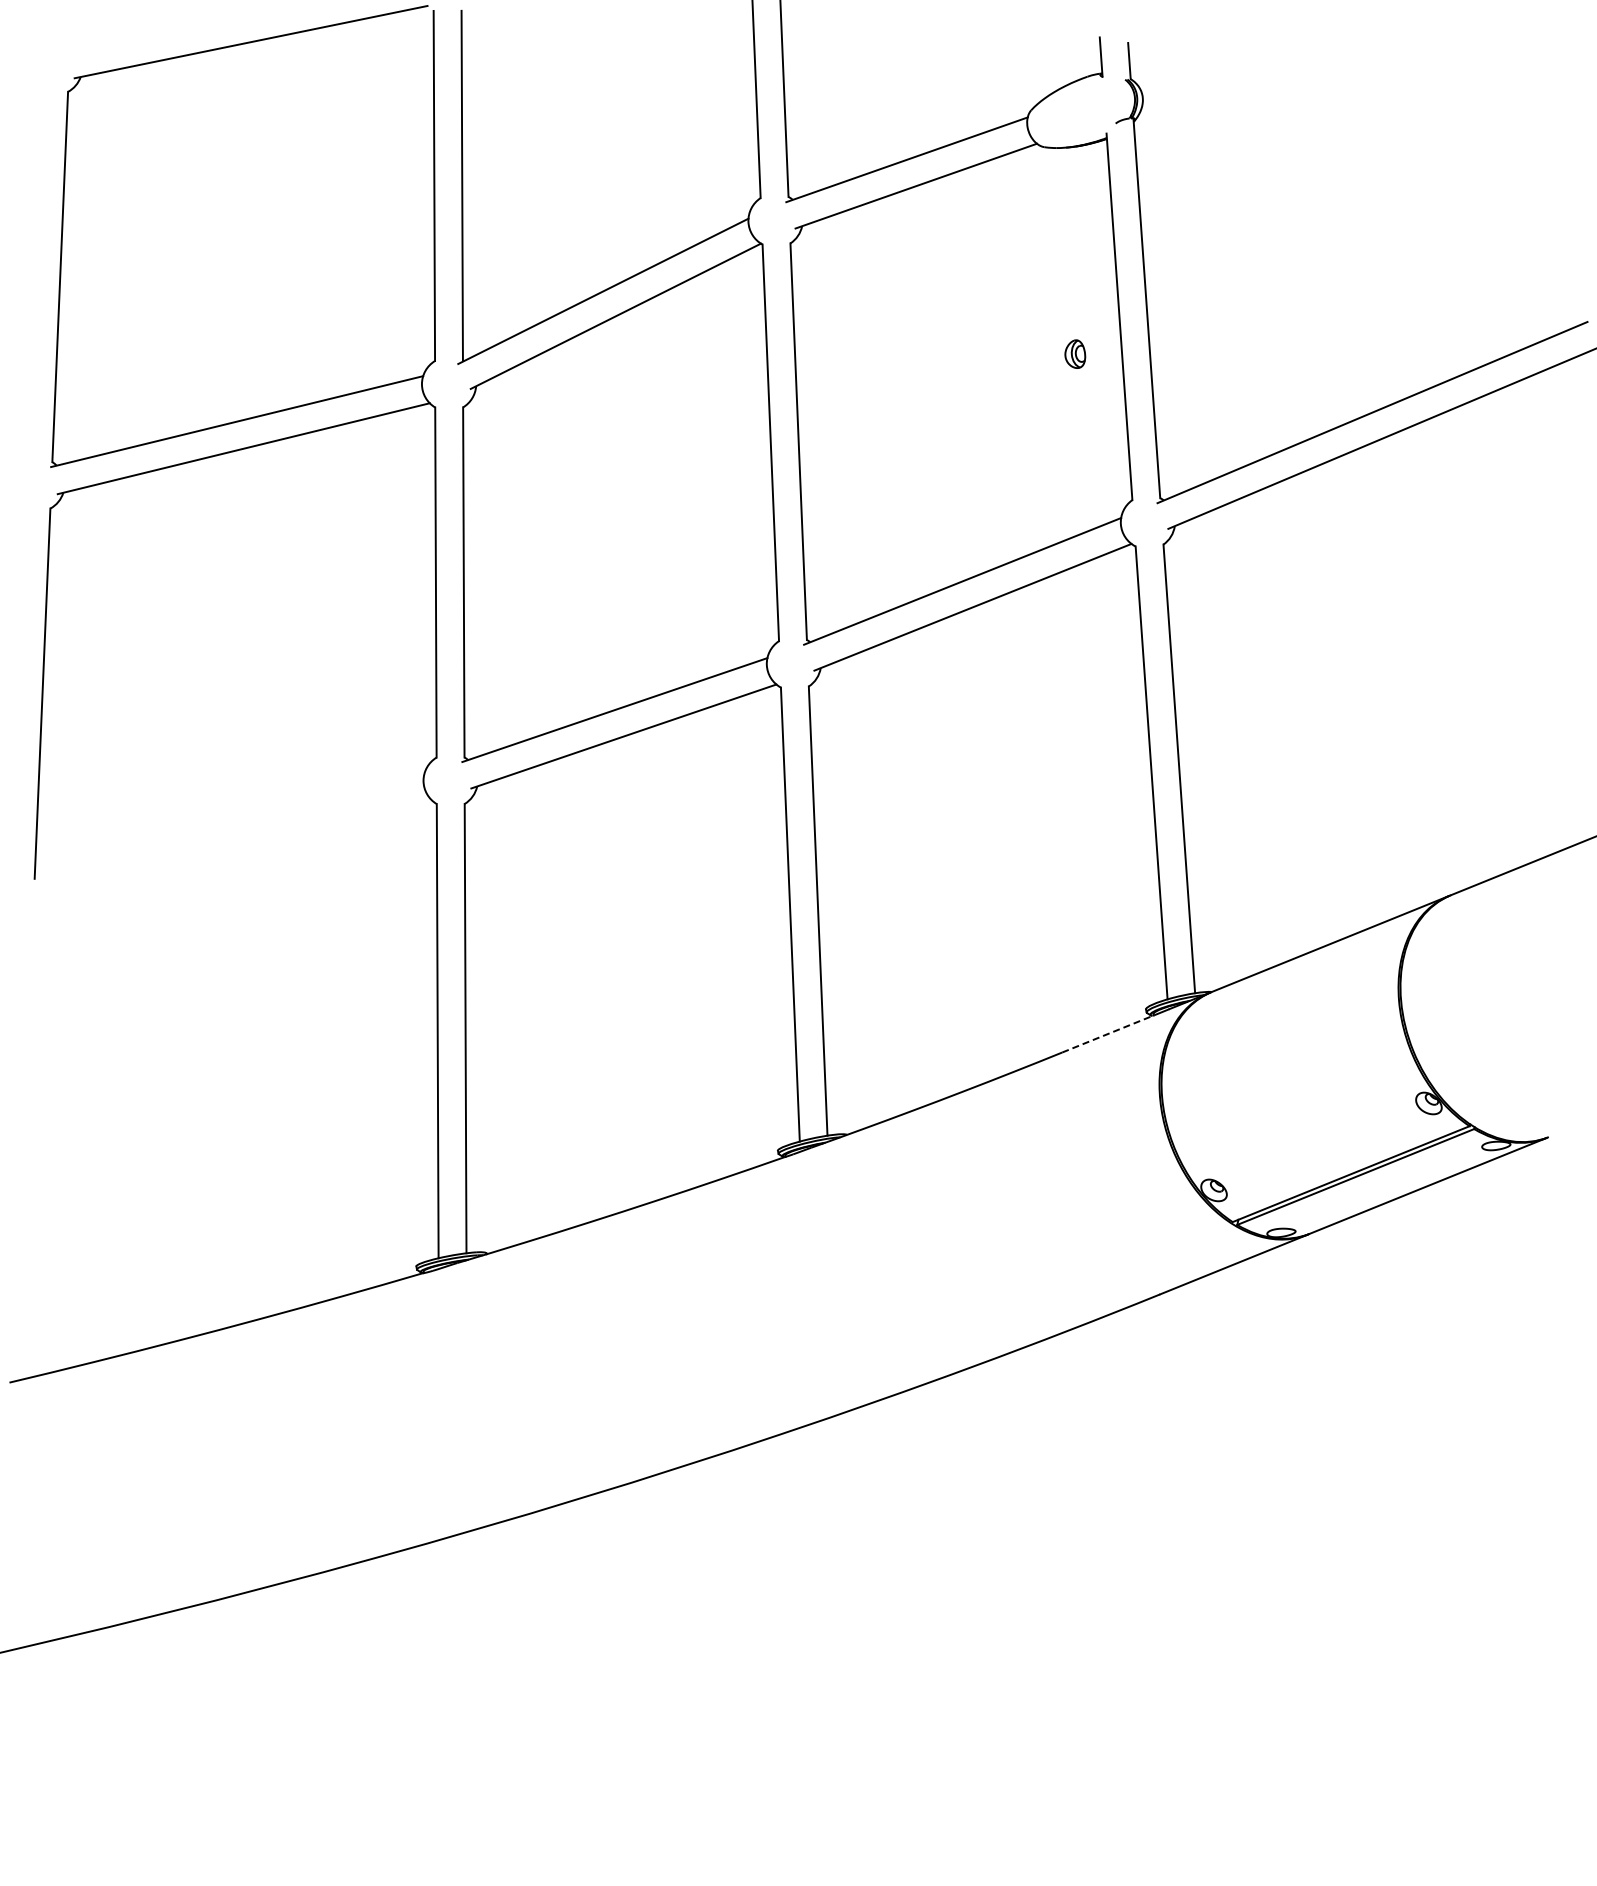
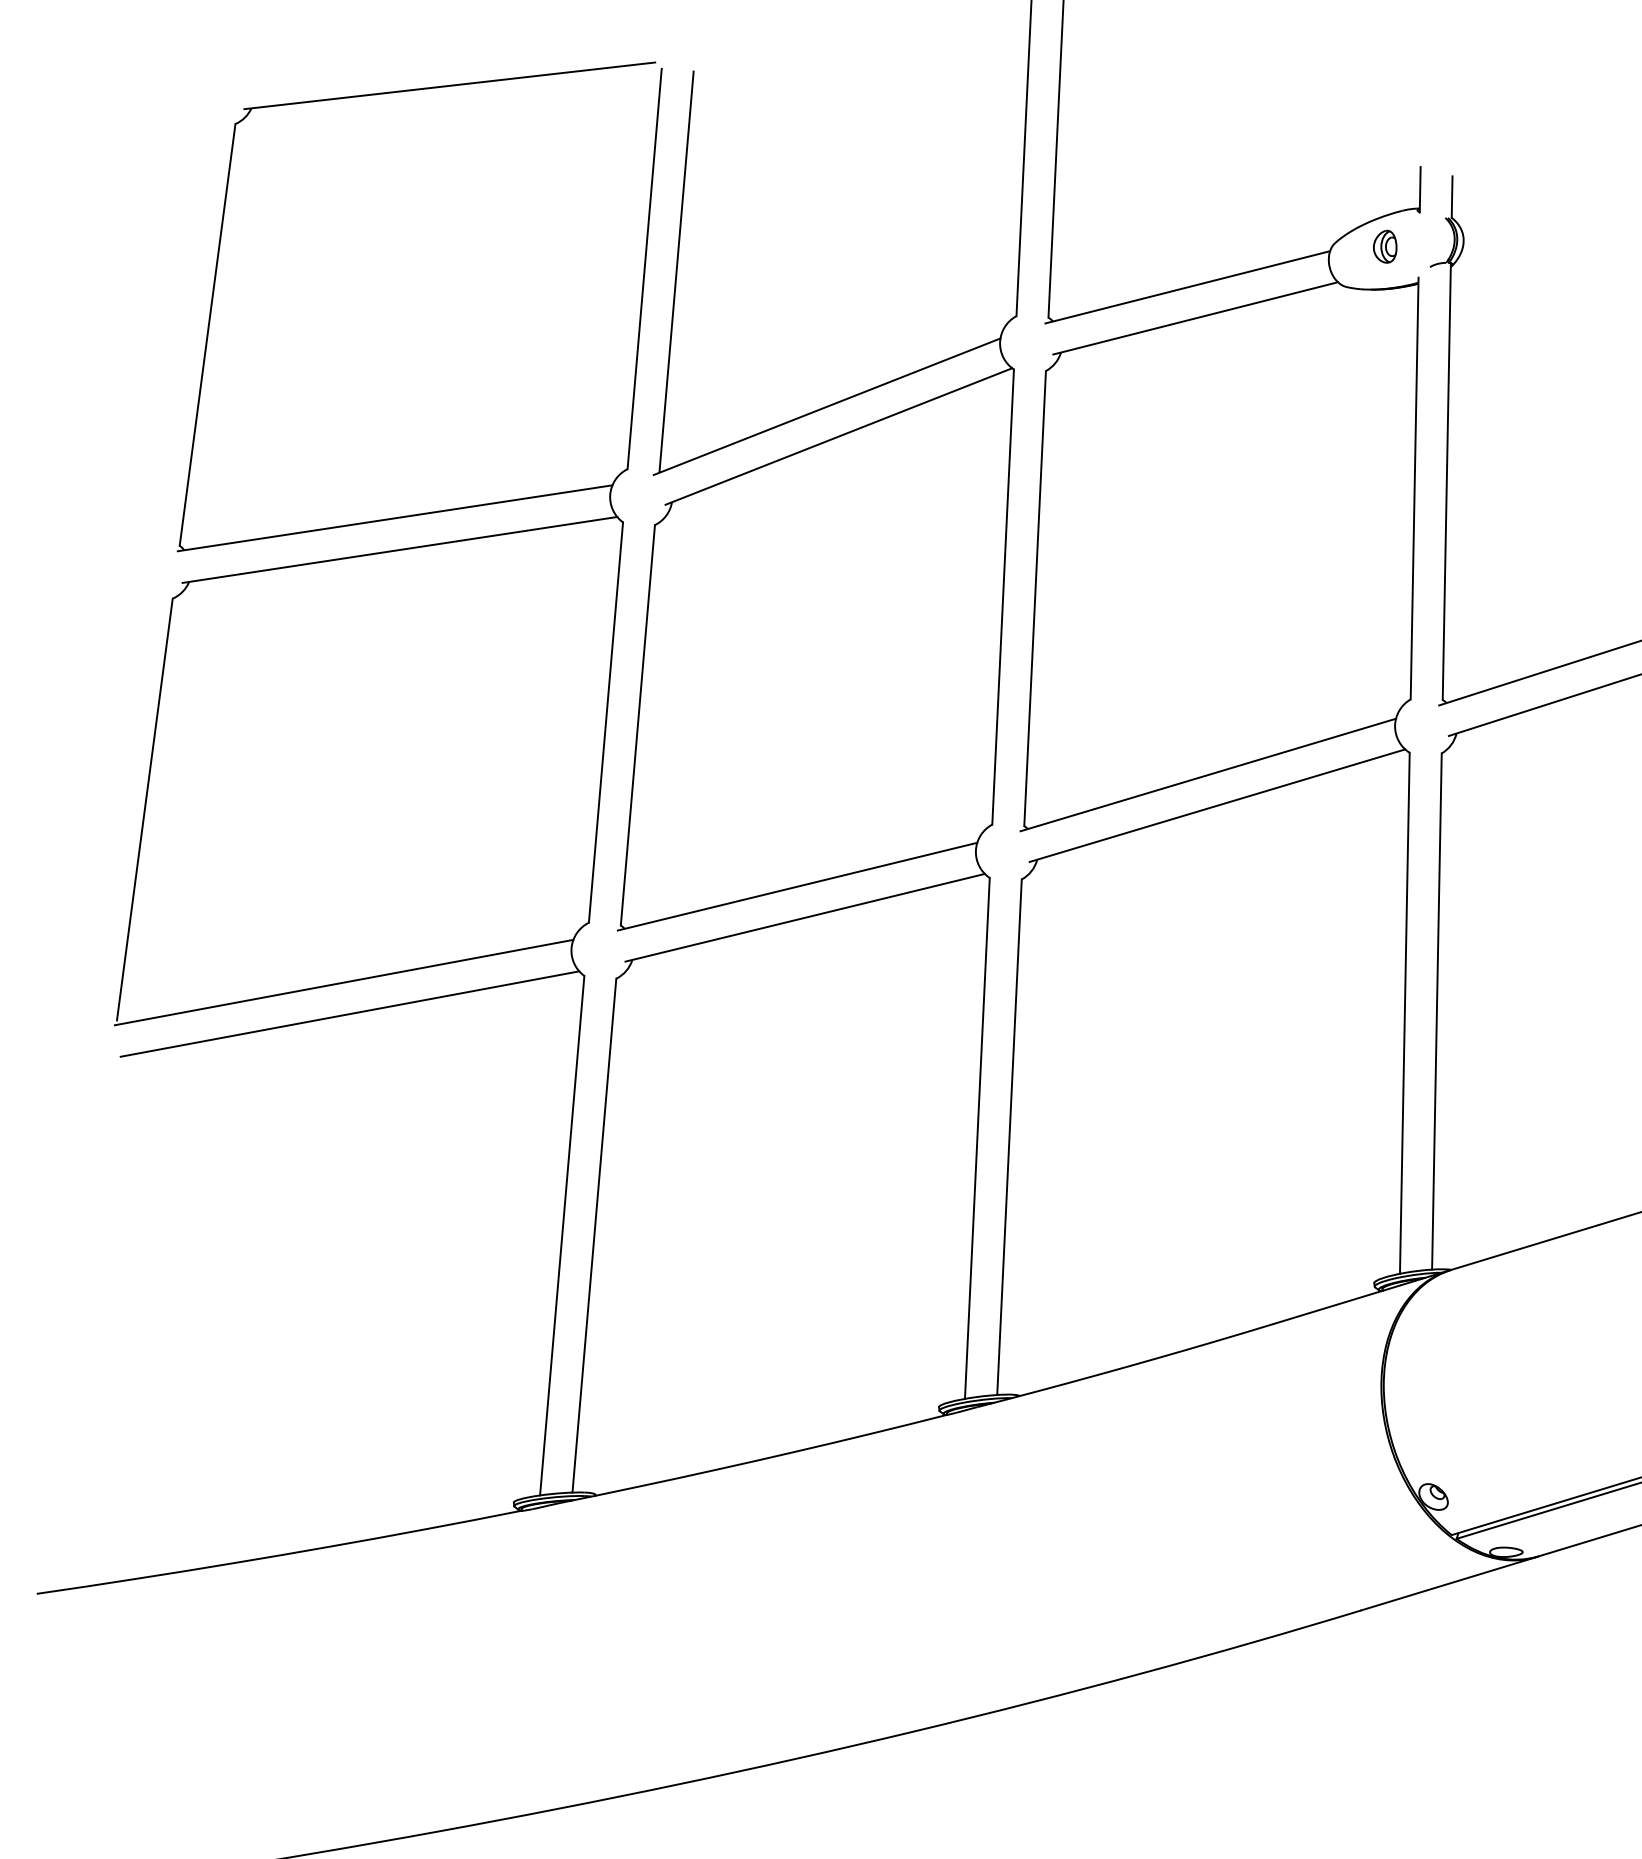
part: (1075, 353) -> (1385, 245), moved
line: (228, 828) -> (343, 982), added
line: (236, 855) -> (350, 1014), added
line: (1108, 1033) -> (1328, 1306), dashed -> solid

